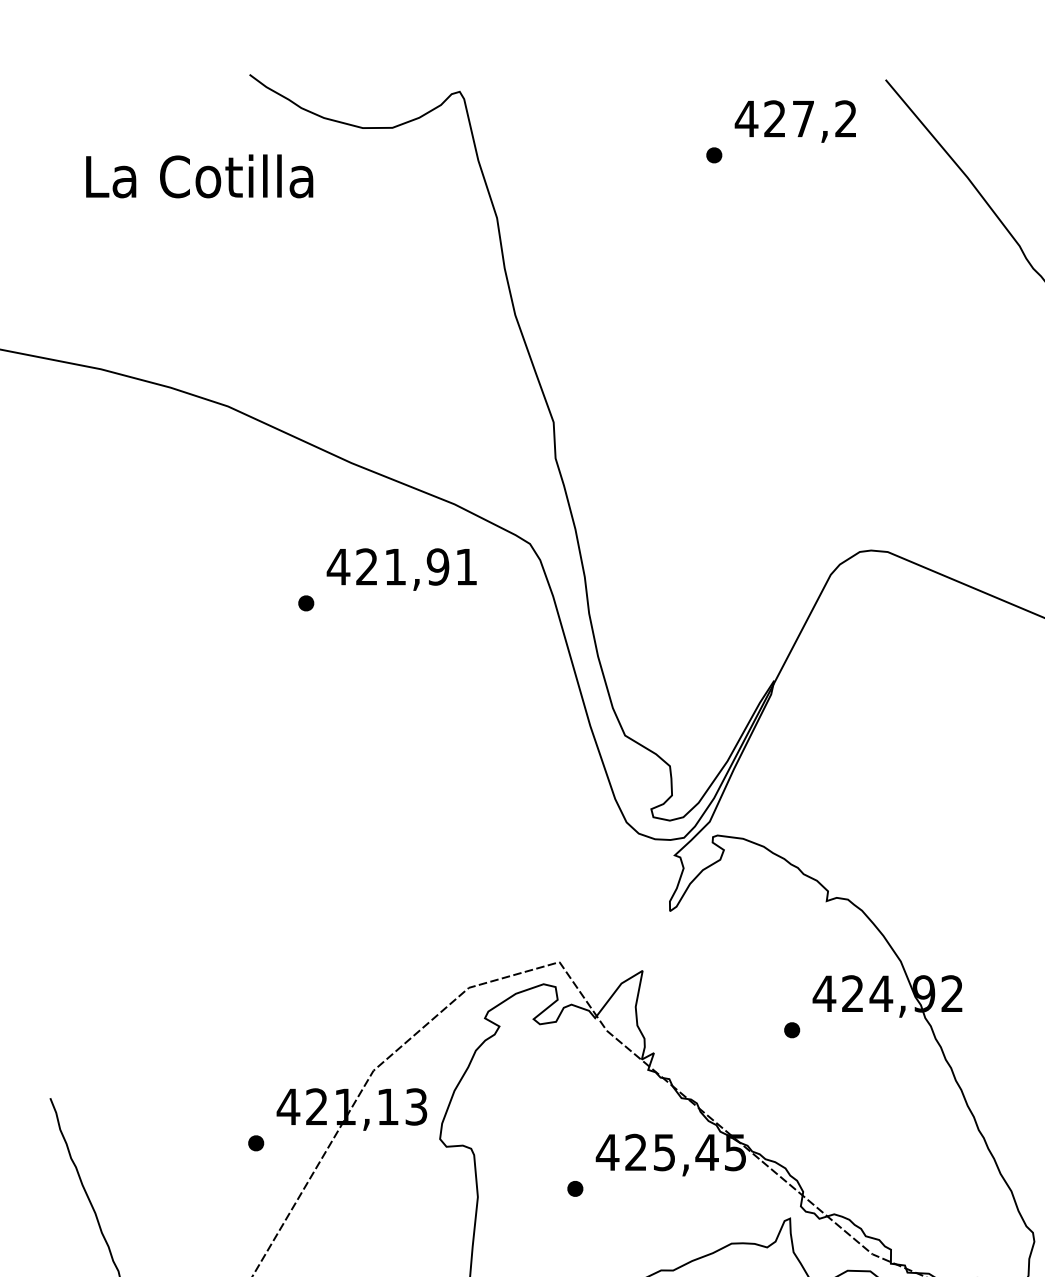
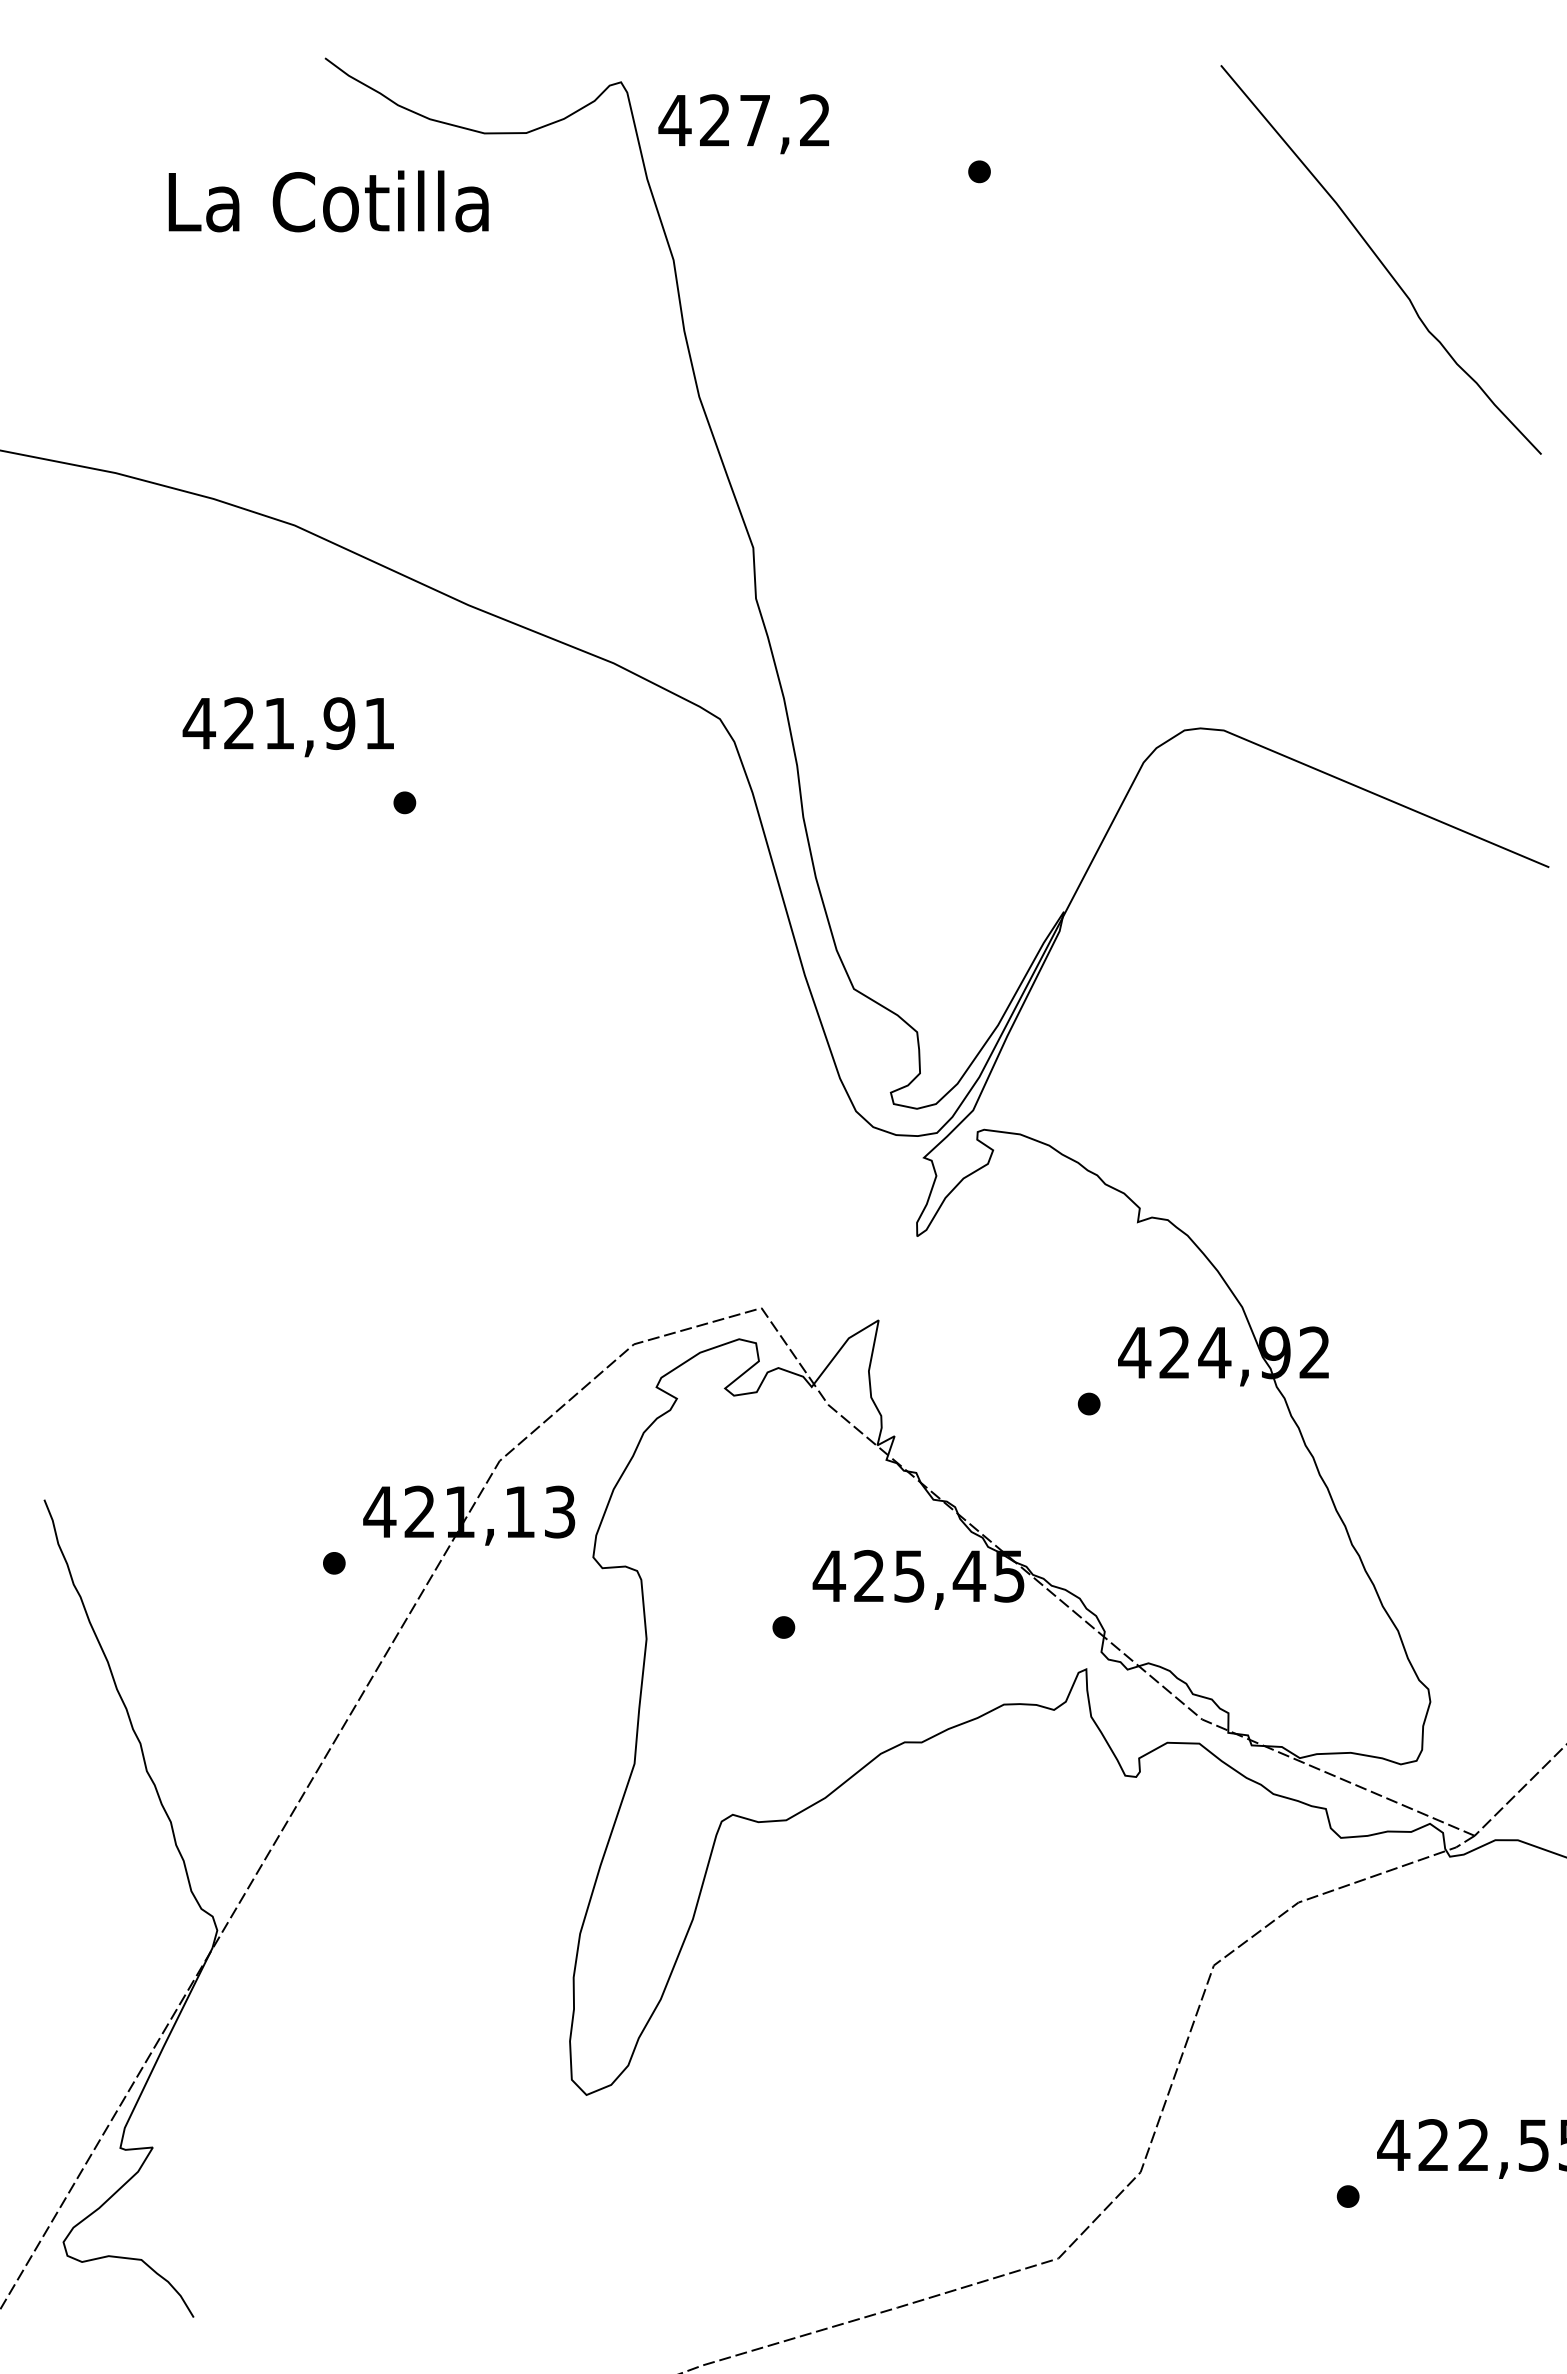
text: (795, 121) -> (743, 124), moved
text: (199, 176) -> (328, 201), moved
text: (401, 569) -> (287, 727), moved

